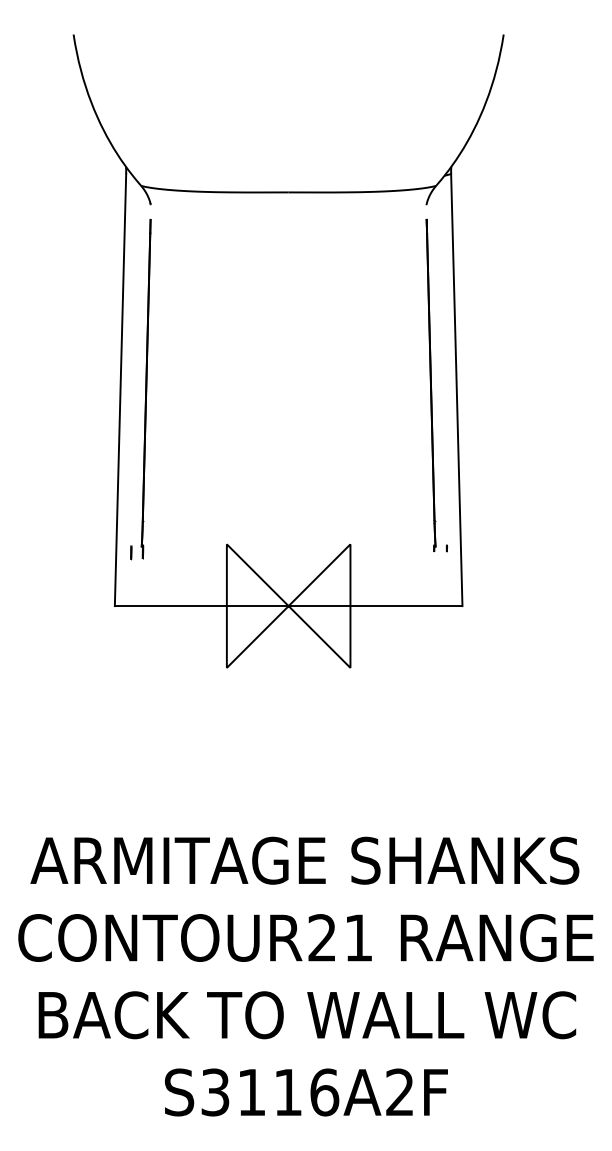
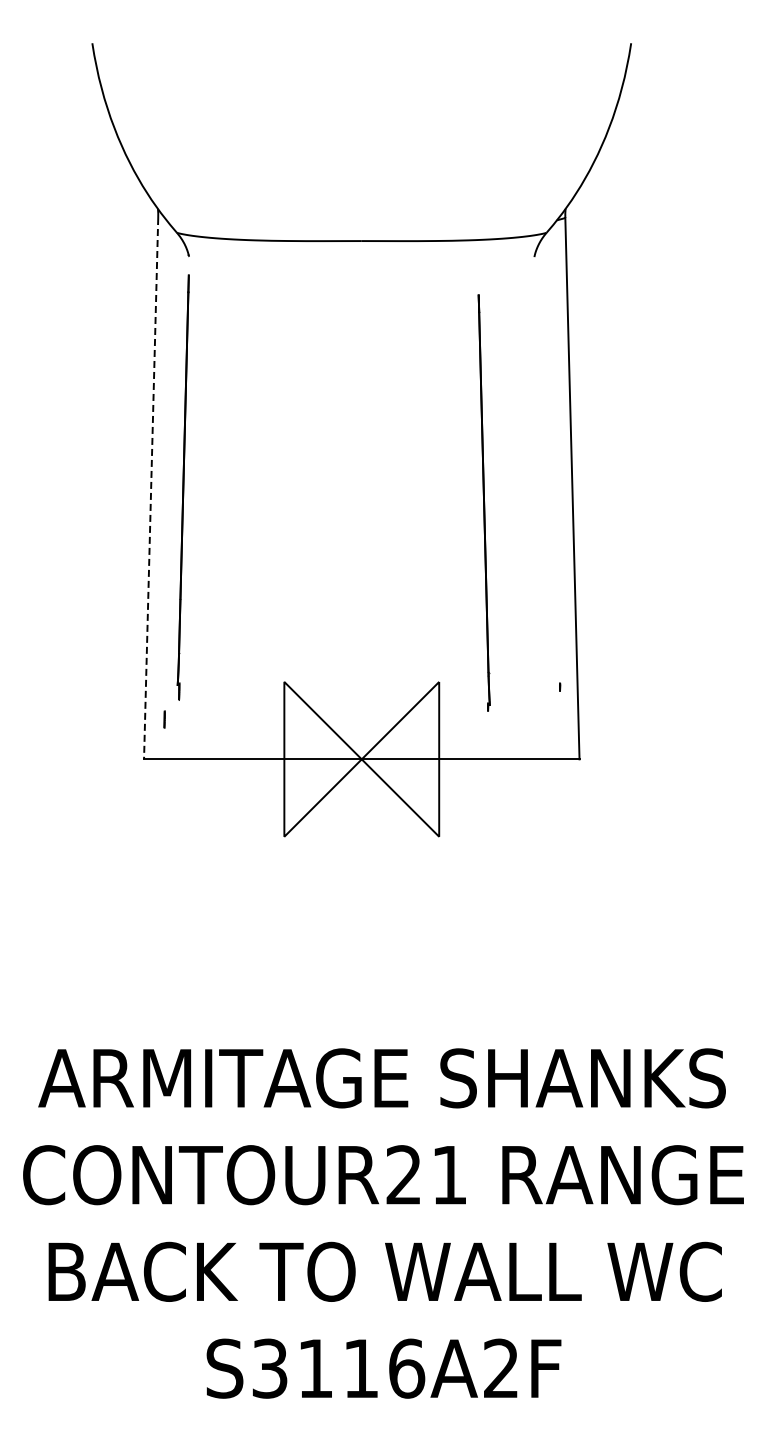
part: (430, 385) -> (483, 502), moved
line: (120, 389) -> (151, 488), solid -> dashed
line: (131, 552) -> (164, 719), moved

